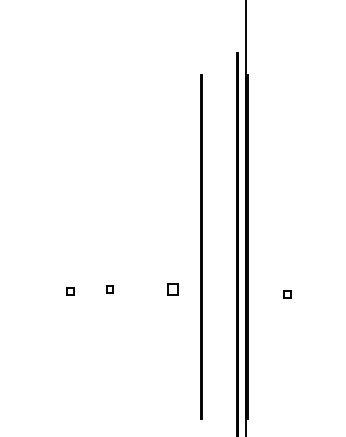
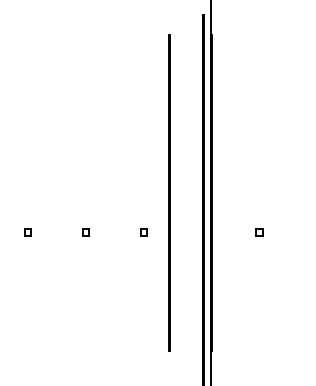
part: (172, 289) -> (143, 232), size x0.62
part: (70, 291) -> (28, 232), moved
part: (287, 294) -> (259, 232), moved

